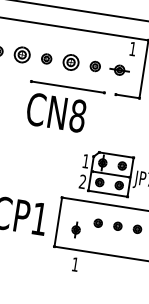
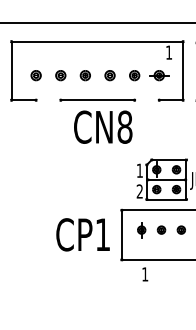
part: (22, 55) -> (60, 75), size x0.62
part: (70, 62) -> (109, 75), size x0.62
part: (67, 86) -> (97, 99), moved
part: (75, 230) -> (141, 230), moved

